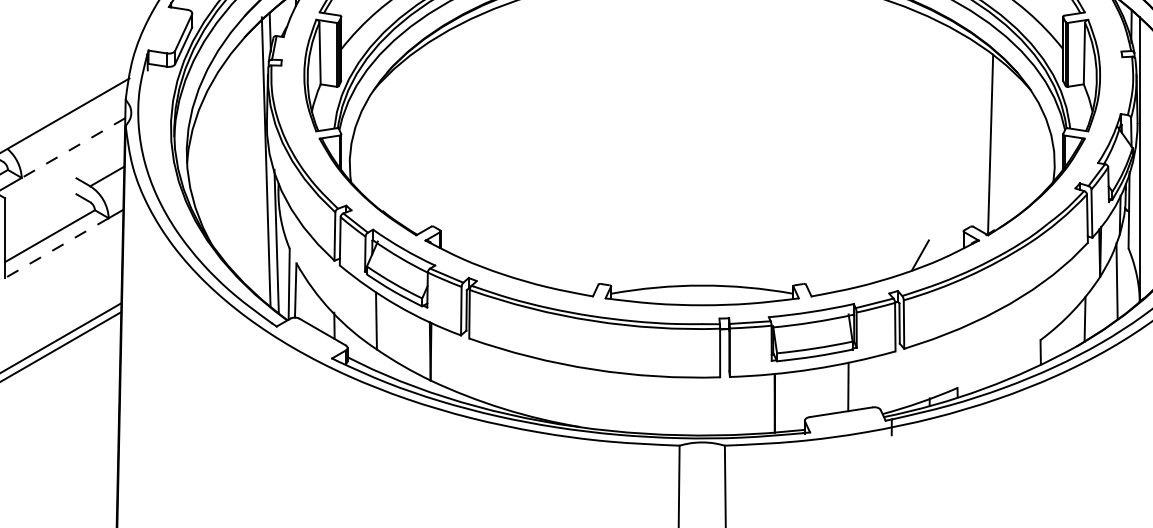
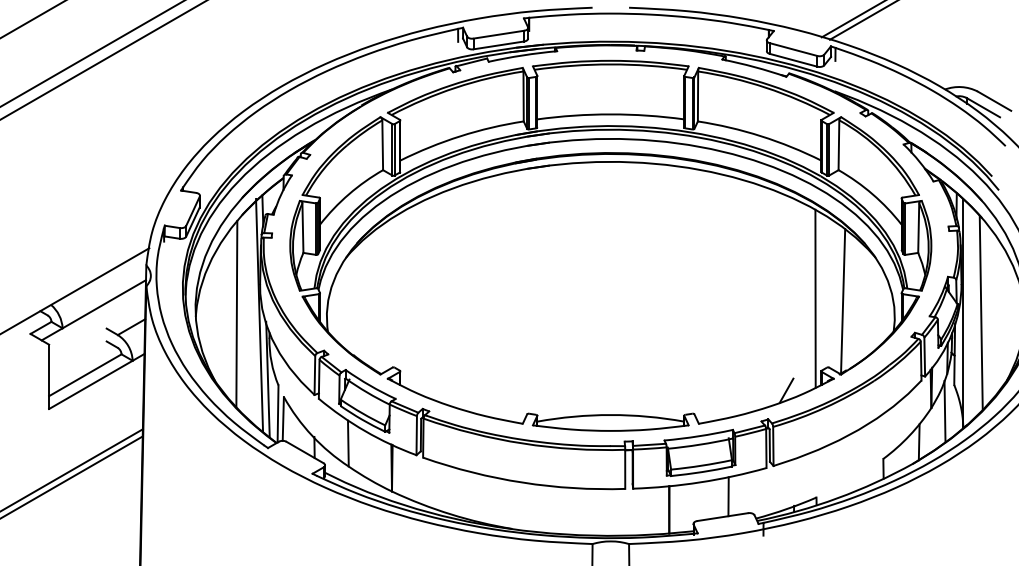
line: (956, 140) -> (815, 298), added
line: (72, 148) -> (103, 304), dashed -> solid
line: (237, 159) -> (236, 313), added
line: (56, 248) -> (90, 385), dashed -> solid

